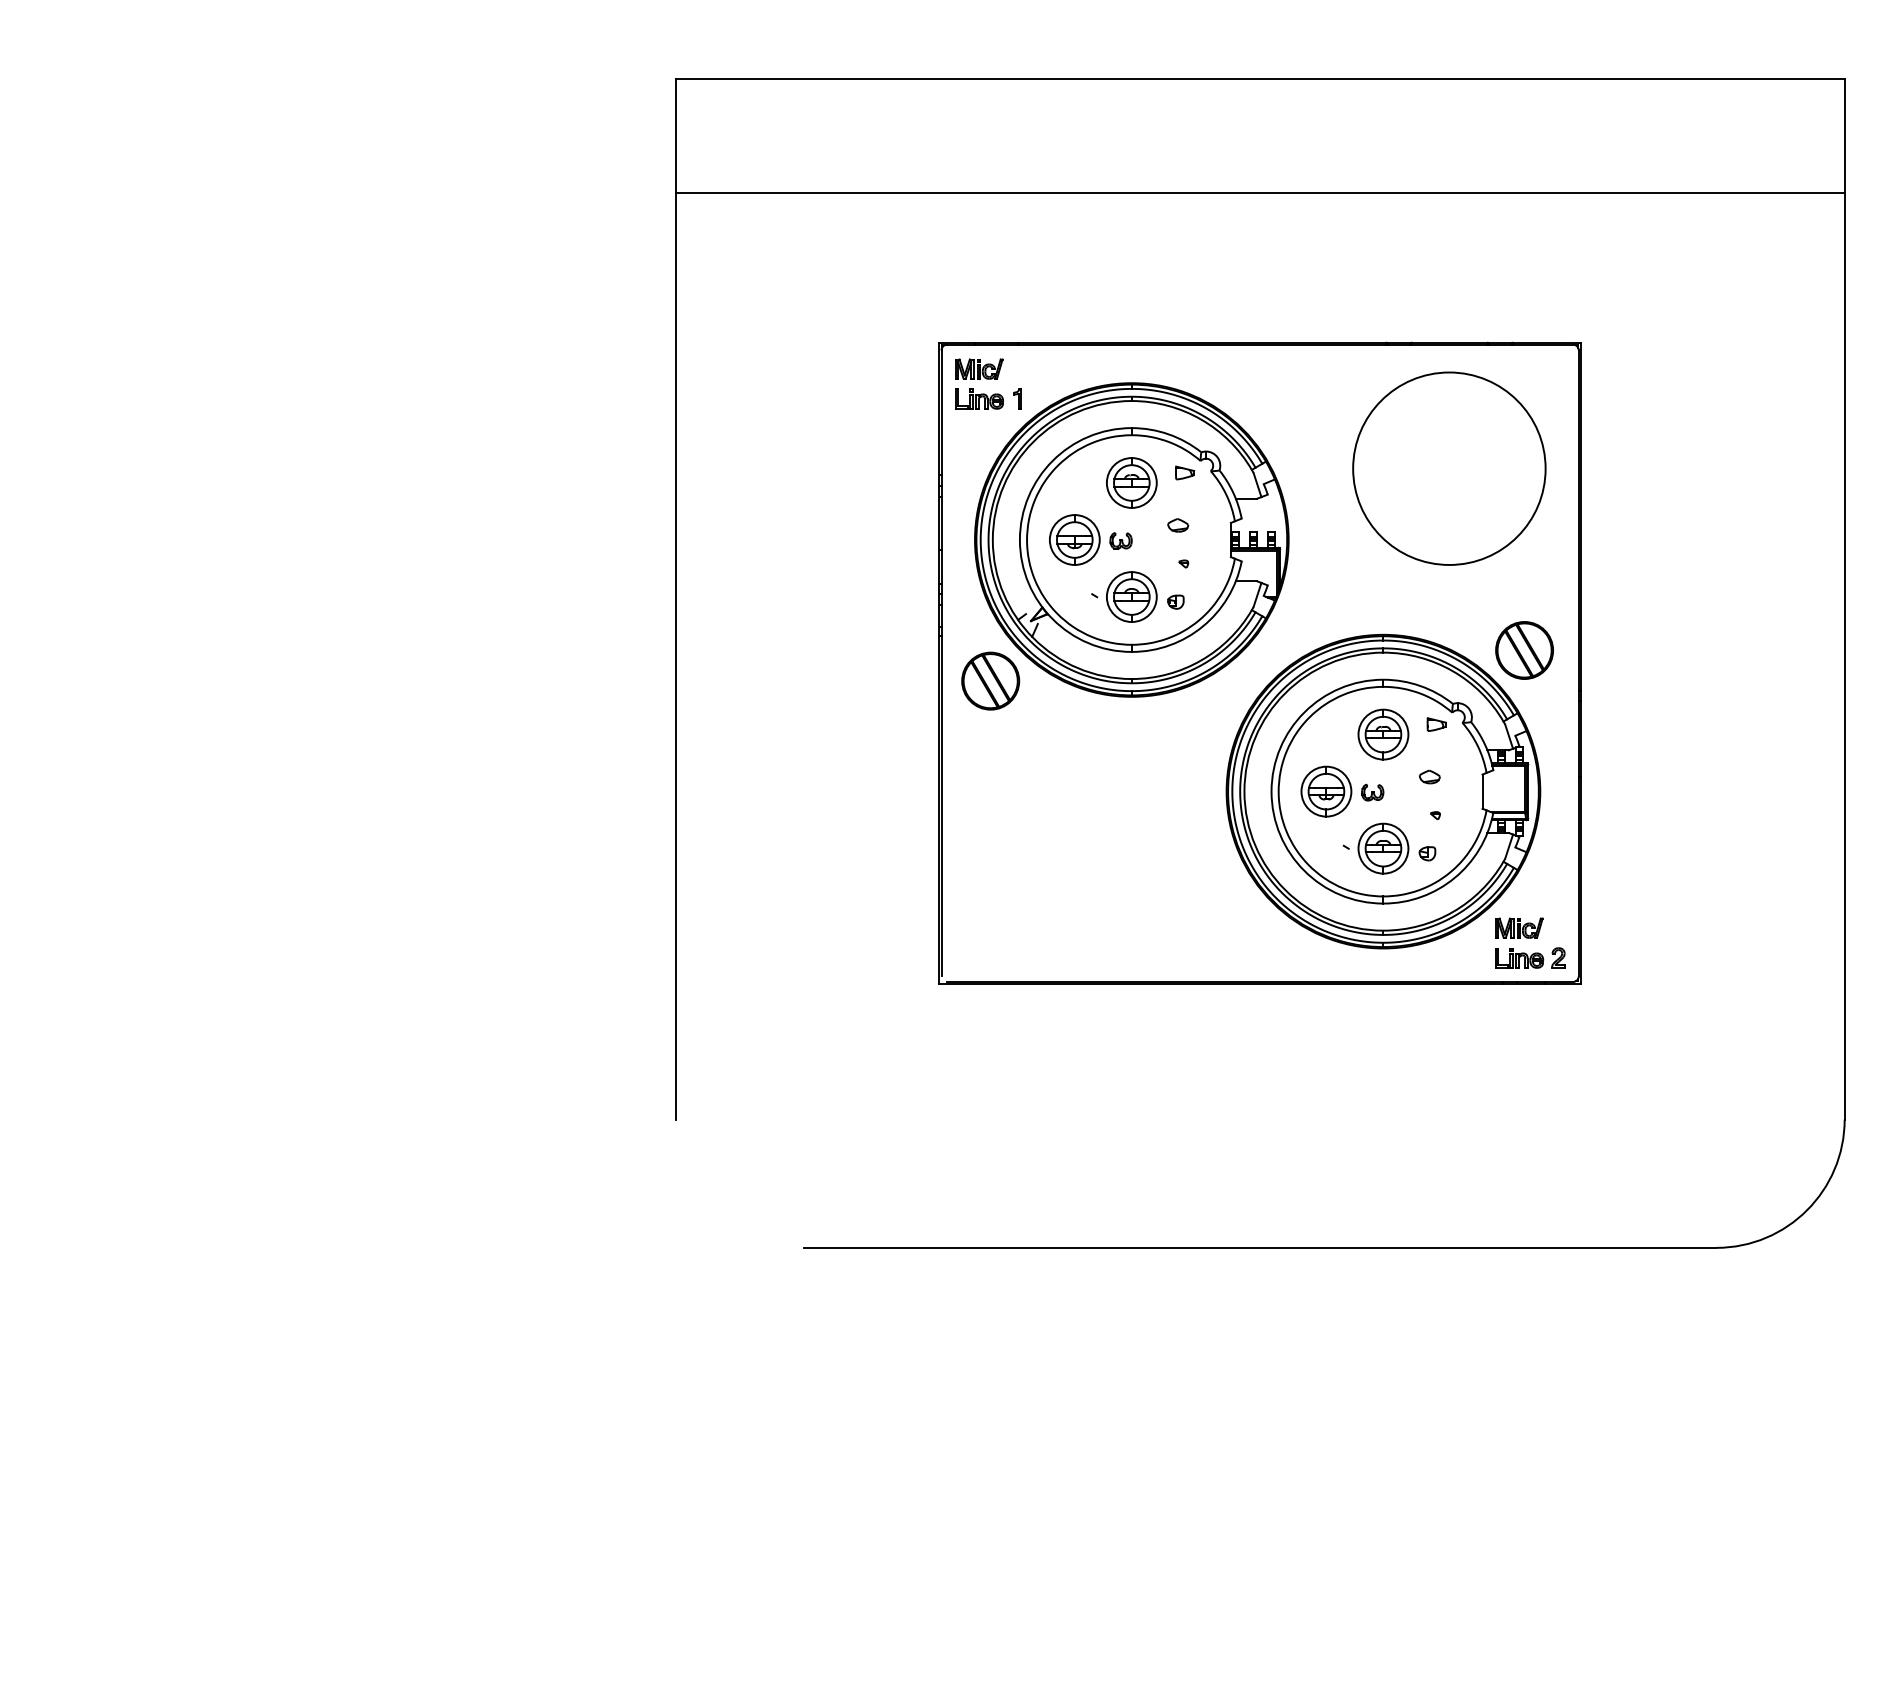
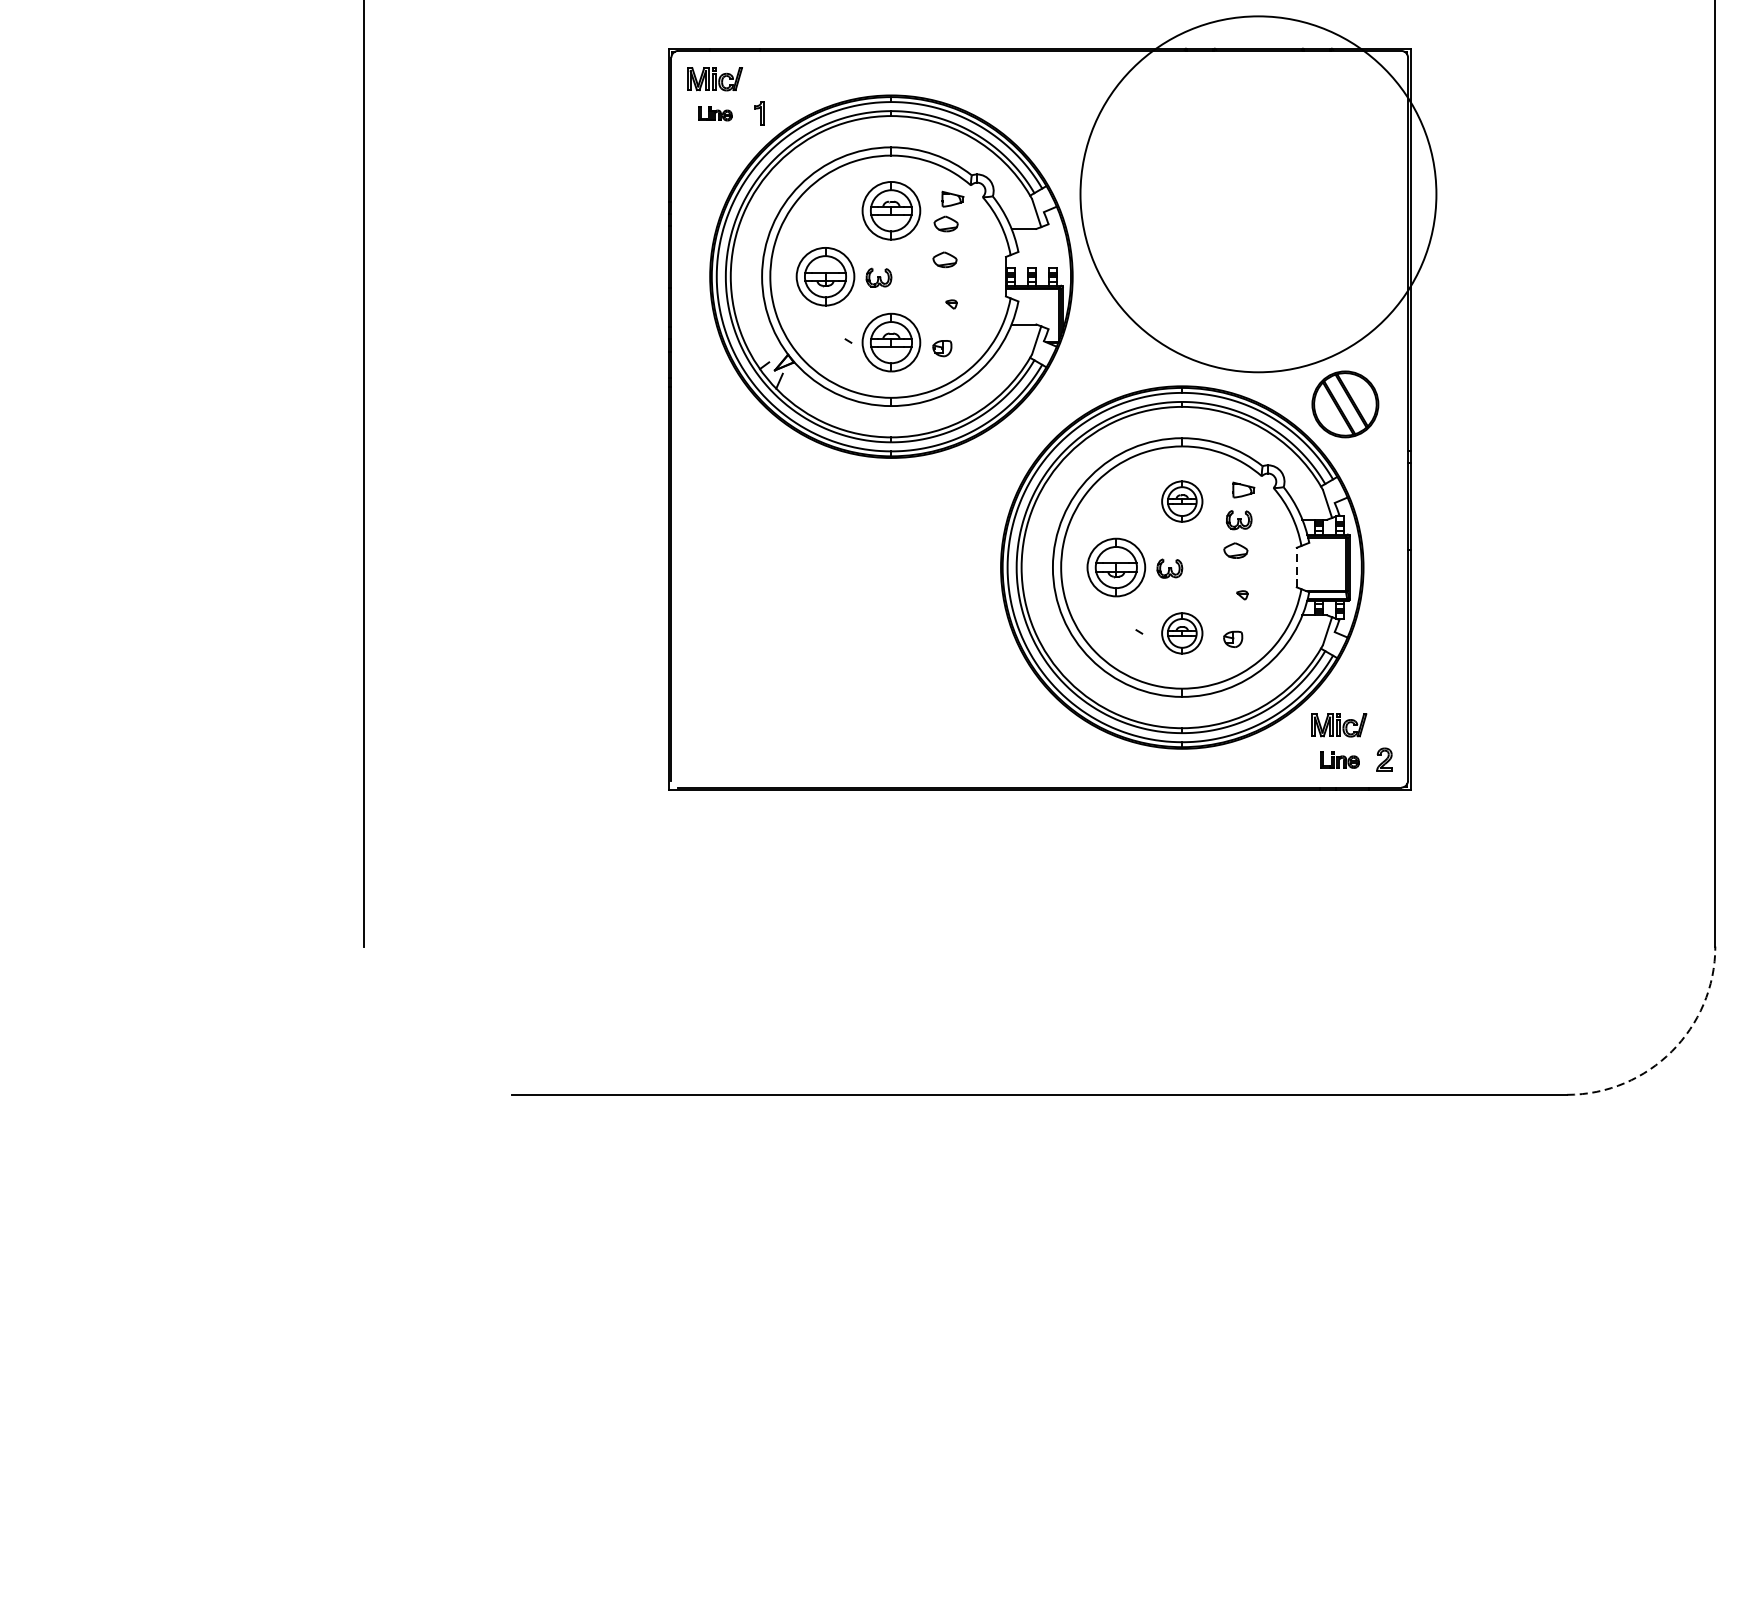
part: (979, 398) -> (715, 113), size x0.6
circle: (1449, 468) -> (1258, 194), size x1.6
part: (1179, 494) -> (946, 224), added
part: (990, 680) -> (728, 439), removed
part: (1383, 734) -> (1182, 501), size x0.7
part: (1432, 750) -> (1238, 519), added
line: (1482, 791) -> (1296, 567), solid -> dashed
part: (1383, 848) -> (1182, 633), size x0.7
part: (1519, 958) -> (1339, 760), size x0.7
arc: (1807, 1210) -> (1672, 1051), solid -> dashed

